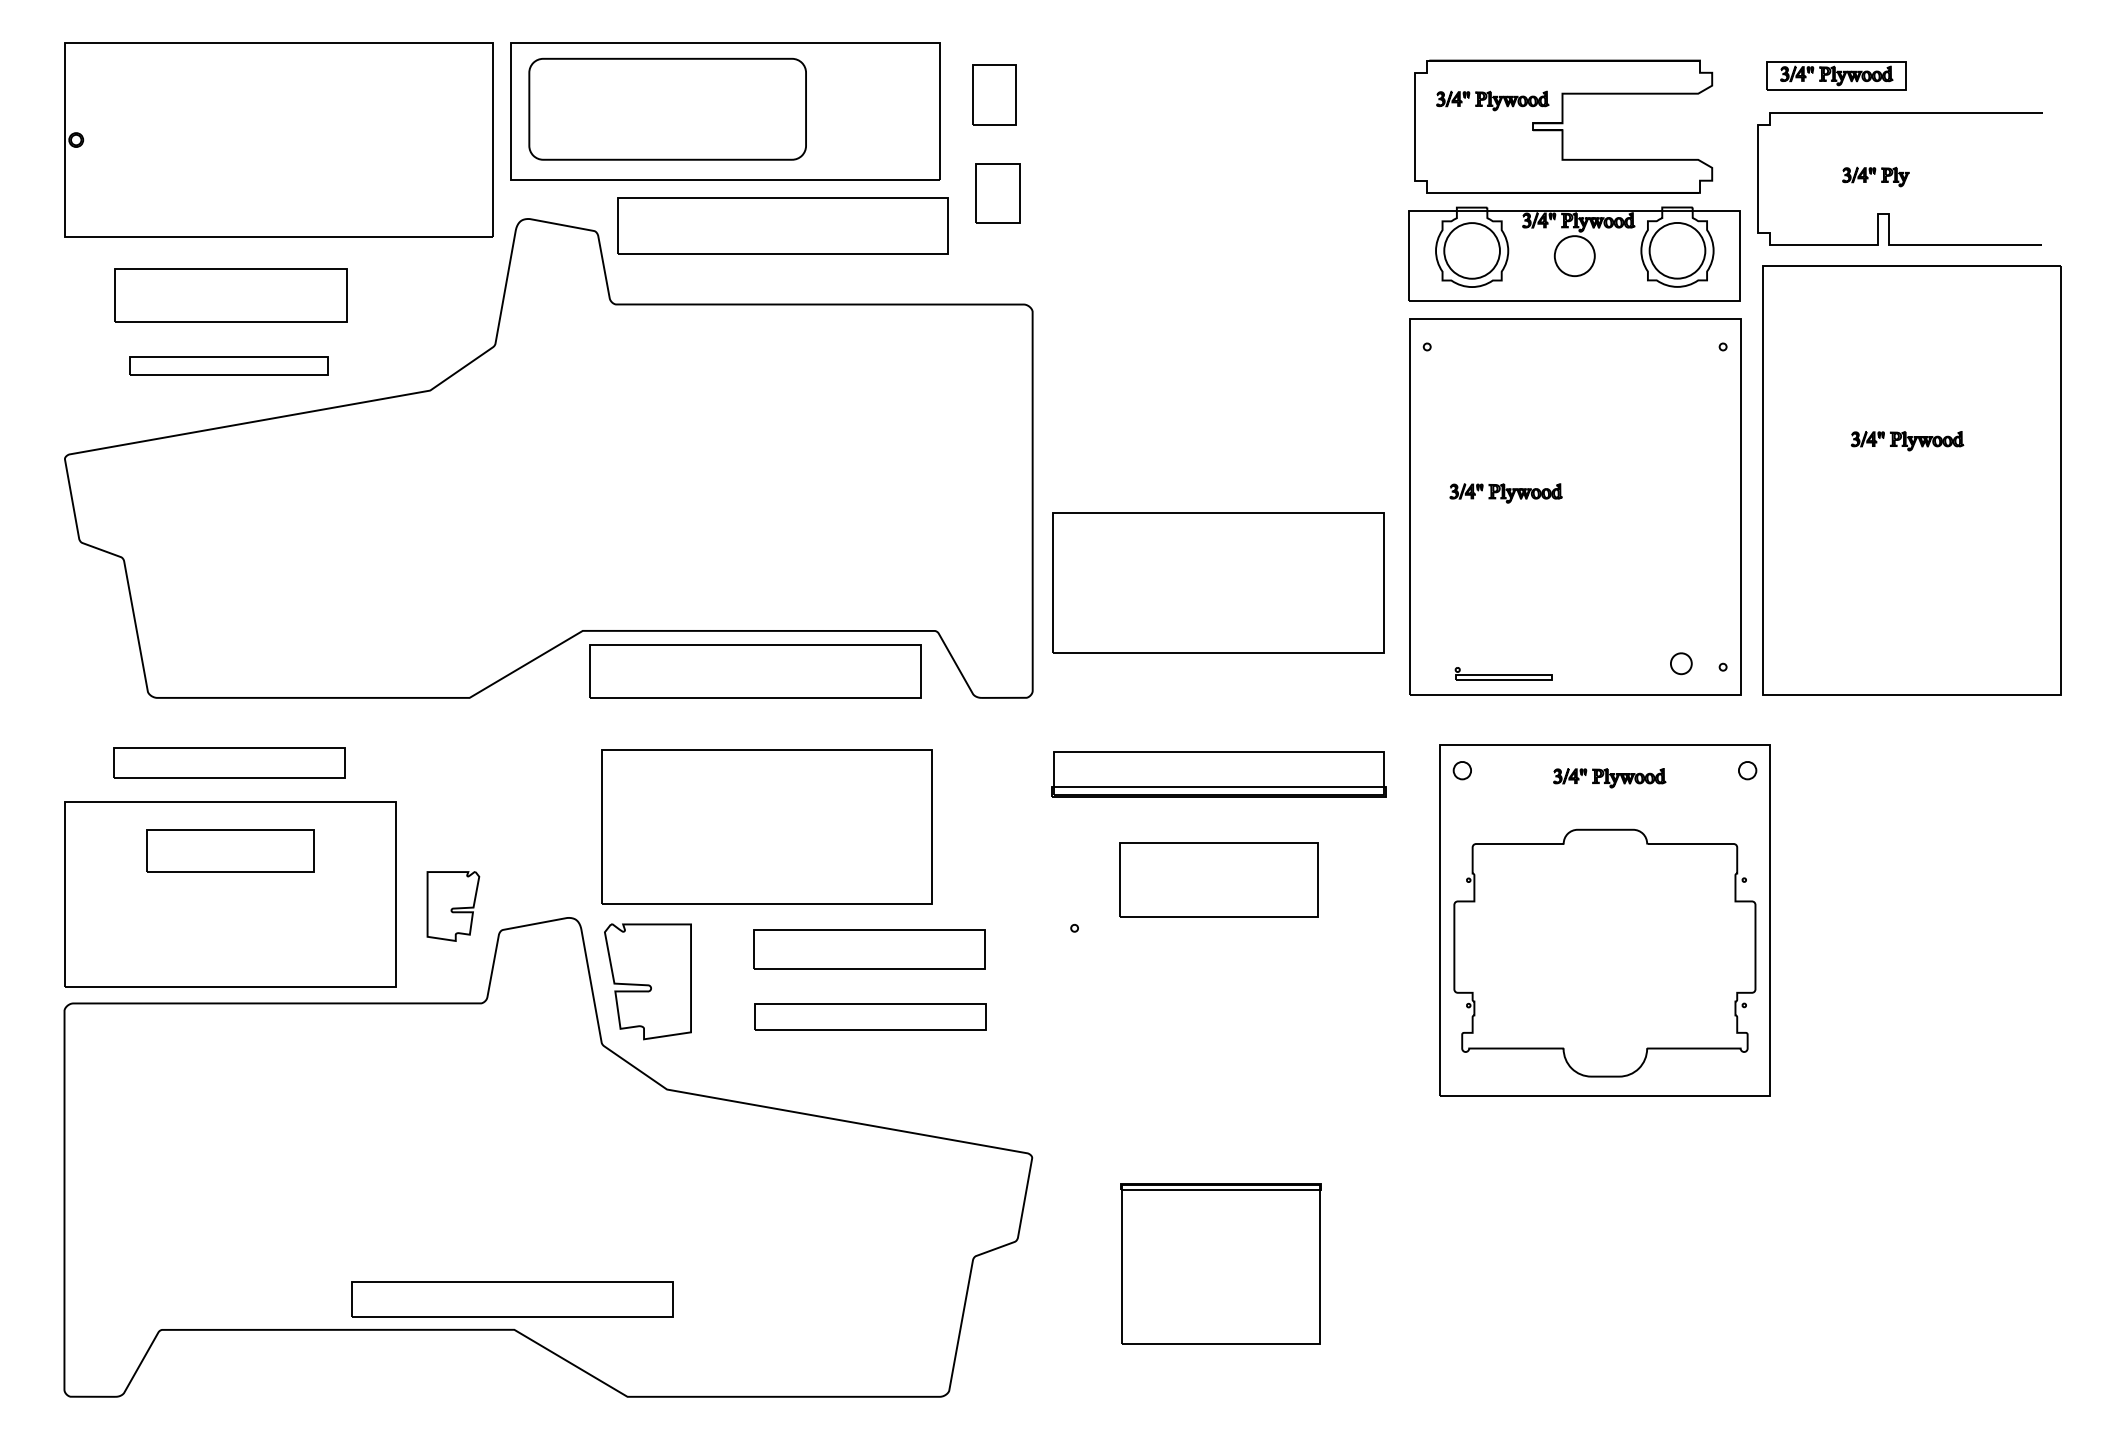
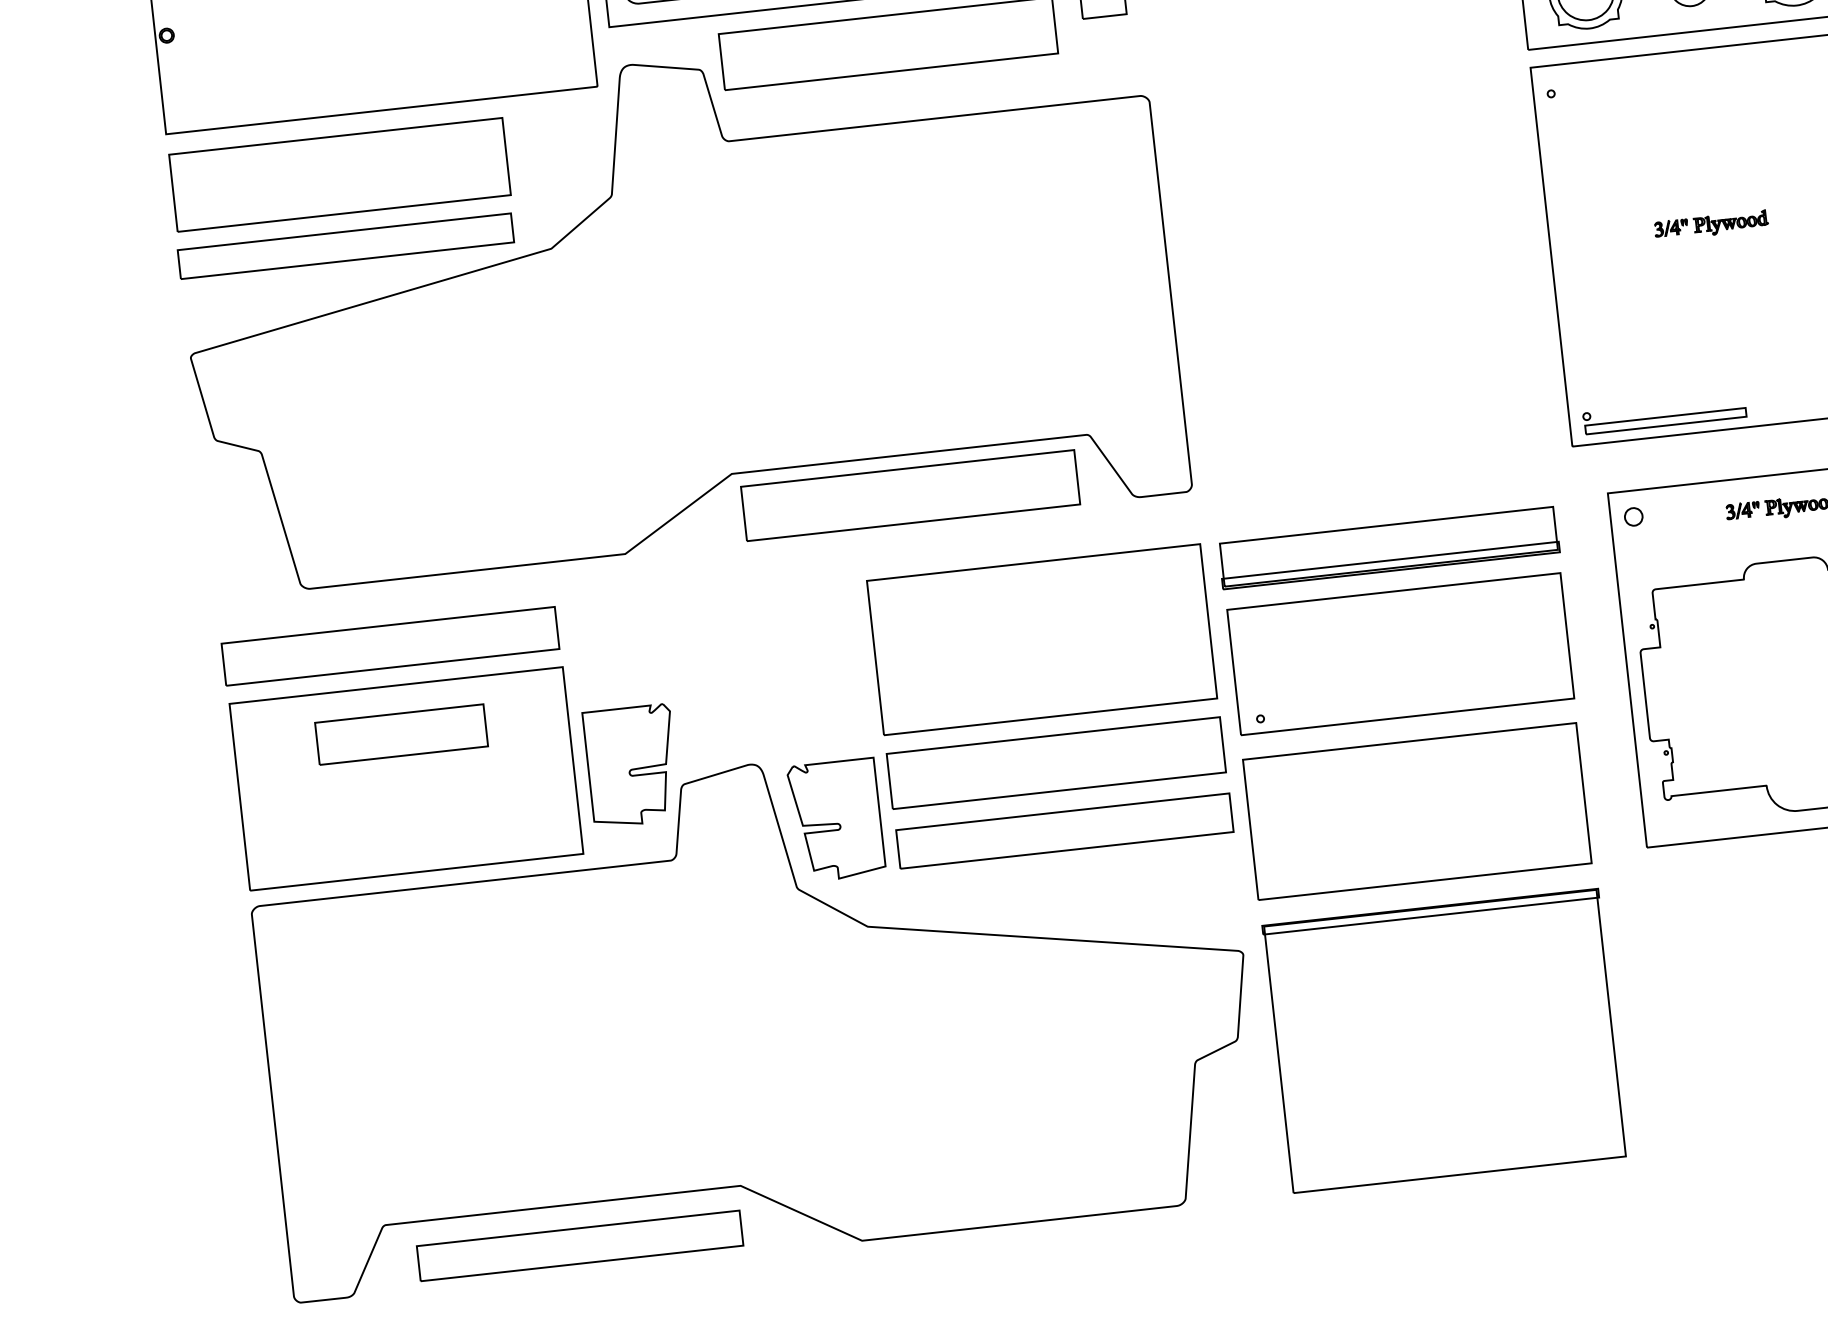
part: (230, 295) -> (339, 175), size x1.43
part: (228, 365) -> (345, 245), size x1.67
part: (1505, 493) -> (1710, 225), moved
part: (1218, 582) -> (1417, 810), moved
part: (1503, 673) -> (1664, 414), size x1.67
part: (229, 762) -> (390, 645), size x1.43
part: (766, 826) -> (1041, 639), moved
part: (1218, 879) -> (1400, 653), size x1.67
part: (453, 906) -> (632, 766), size x1.67
part: (869, 949) -> (1056, 763), size x1.43
part: (870, 1016) -> (1064, 830), size x1.43
part: (1220, 1263) -> (1444, 1040), size x1.67
part: (512, 1299) -> (580, 1246), moved

